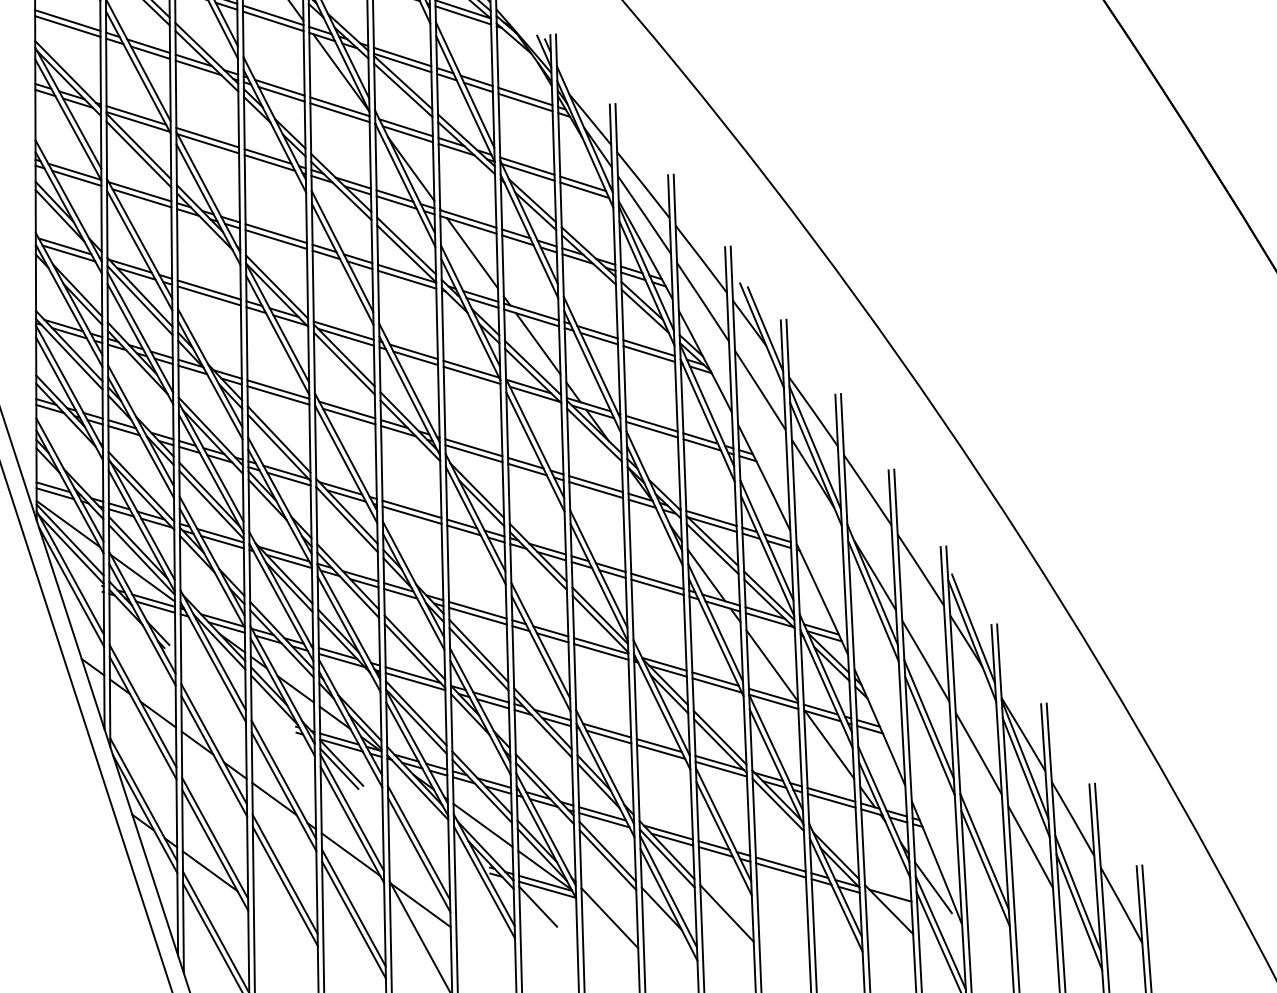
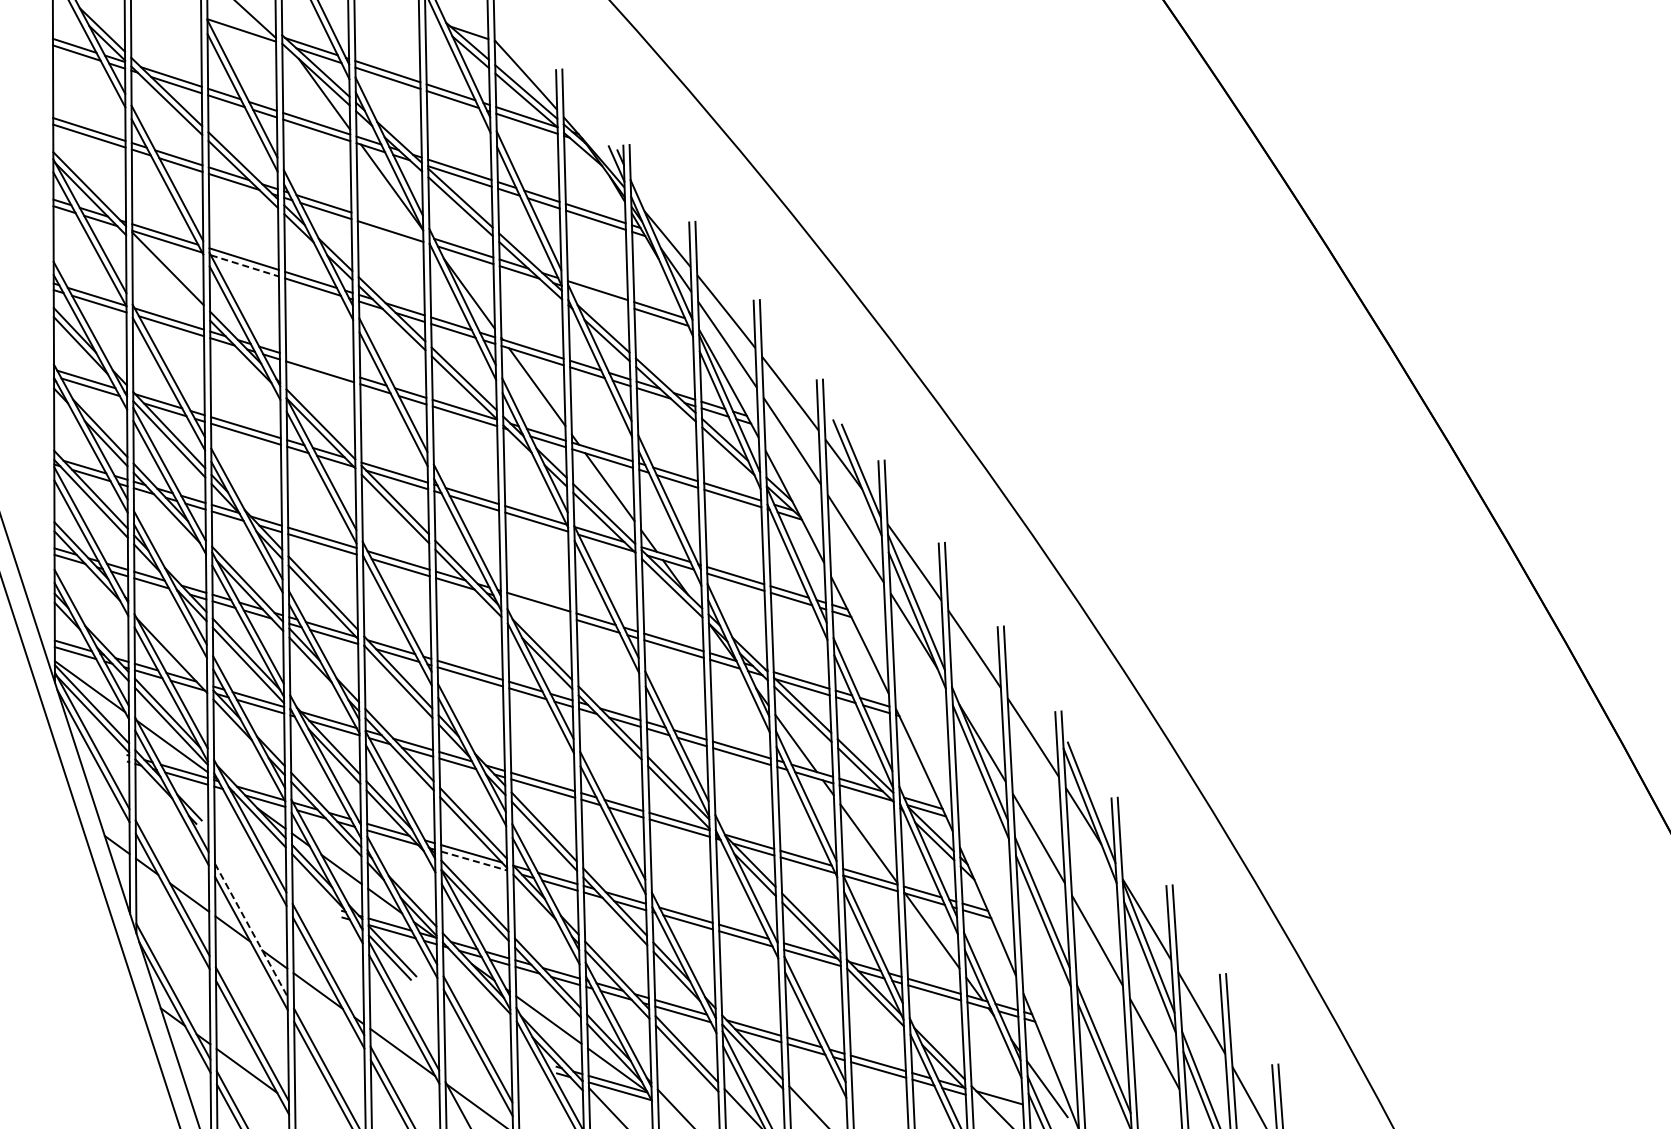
line: (339, 106) -> (390, 224), removed
line: (207, 143) -> (244, 265), solid -> dashed
line: (138, 154) -> (167, 277), removed
line: (527, 172) -> (598, 297), removed
line: (275, 232) -> (319, 364), removed
line: (473, 453) -> (538, 608), removed
line: (141, 485) -> (170, 644), removed
line: (415, 682) -> (474, 861), solid -> dashed
line: (214, 744) -> (251, 930), solid -> dashed

